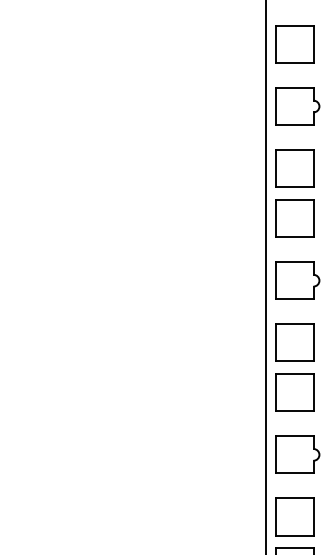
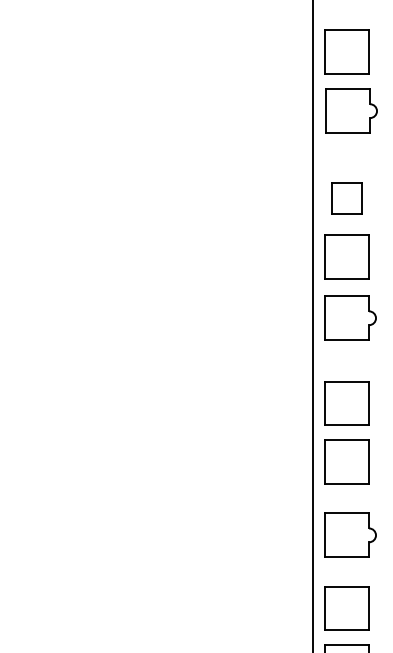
part: (297, 105) -> (351, 110), moved
part: (294, 167) -> (346, 197), size x0.7
part: (297, 280) -> (350, 317), moved

